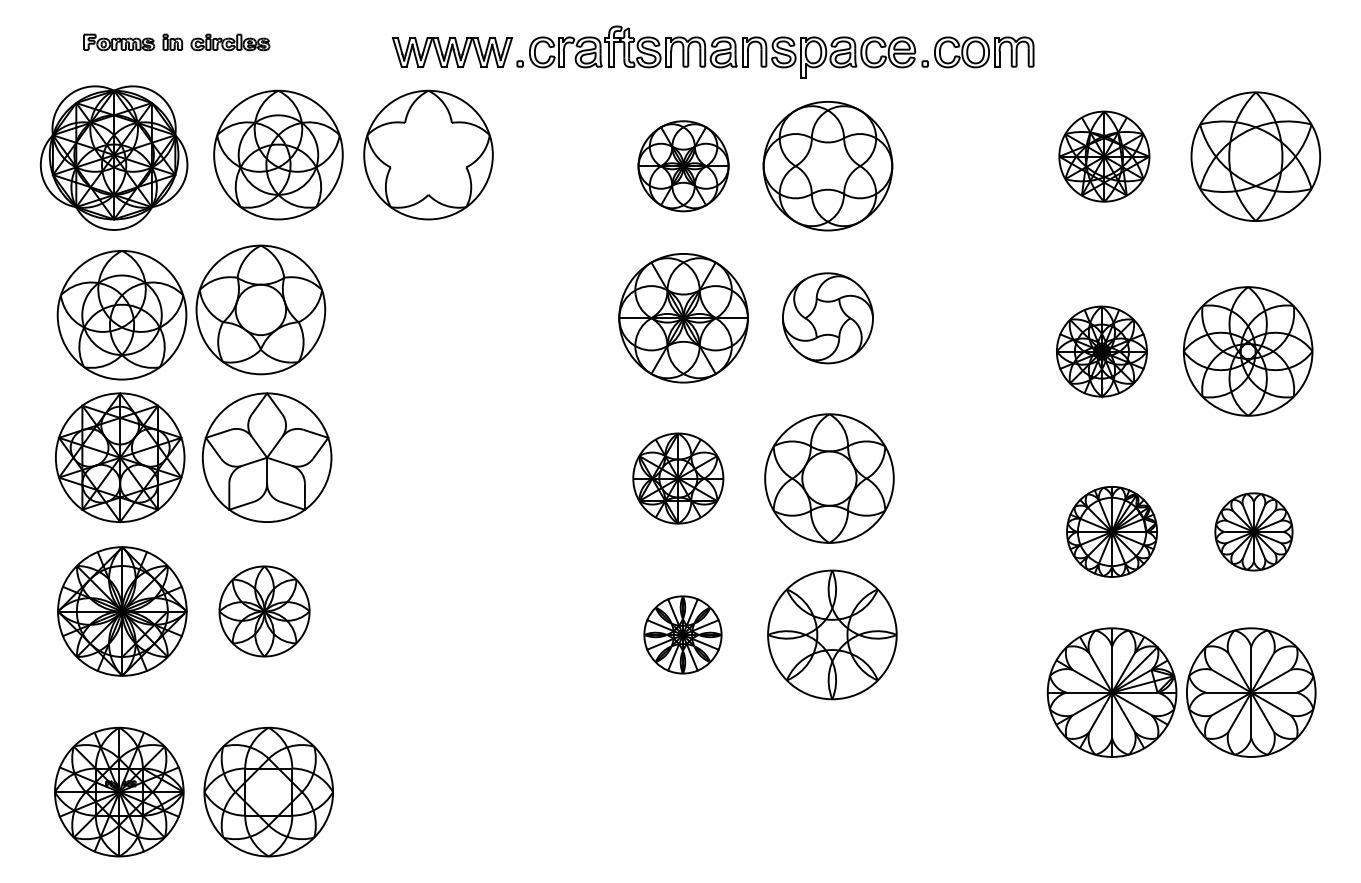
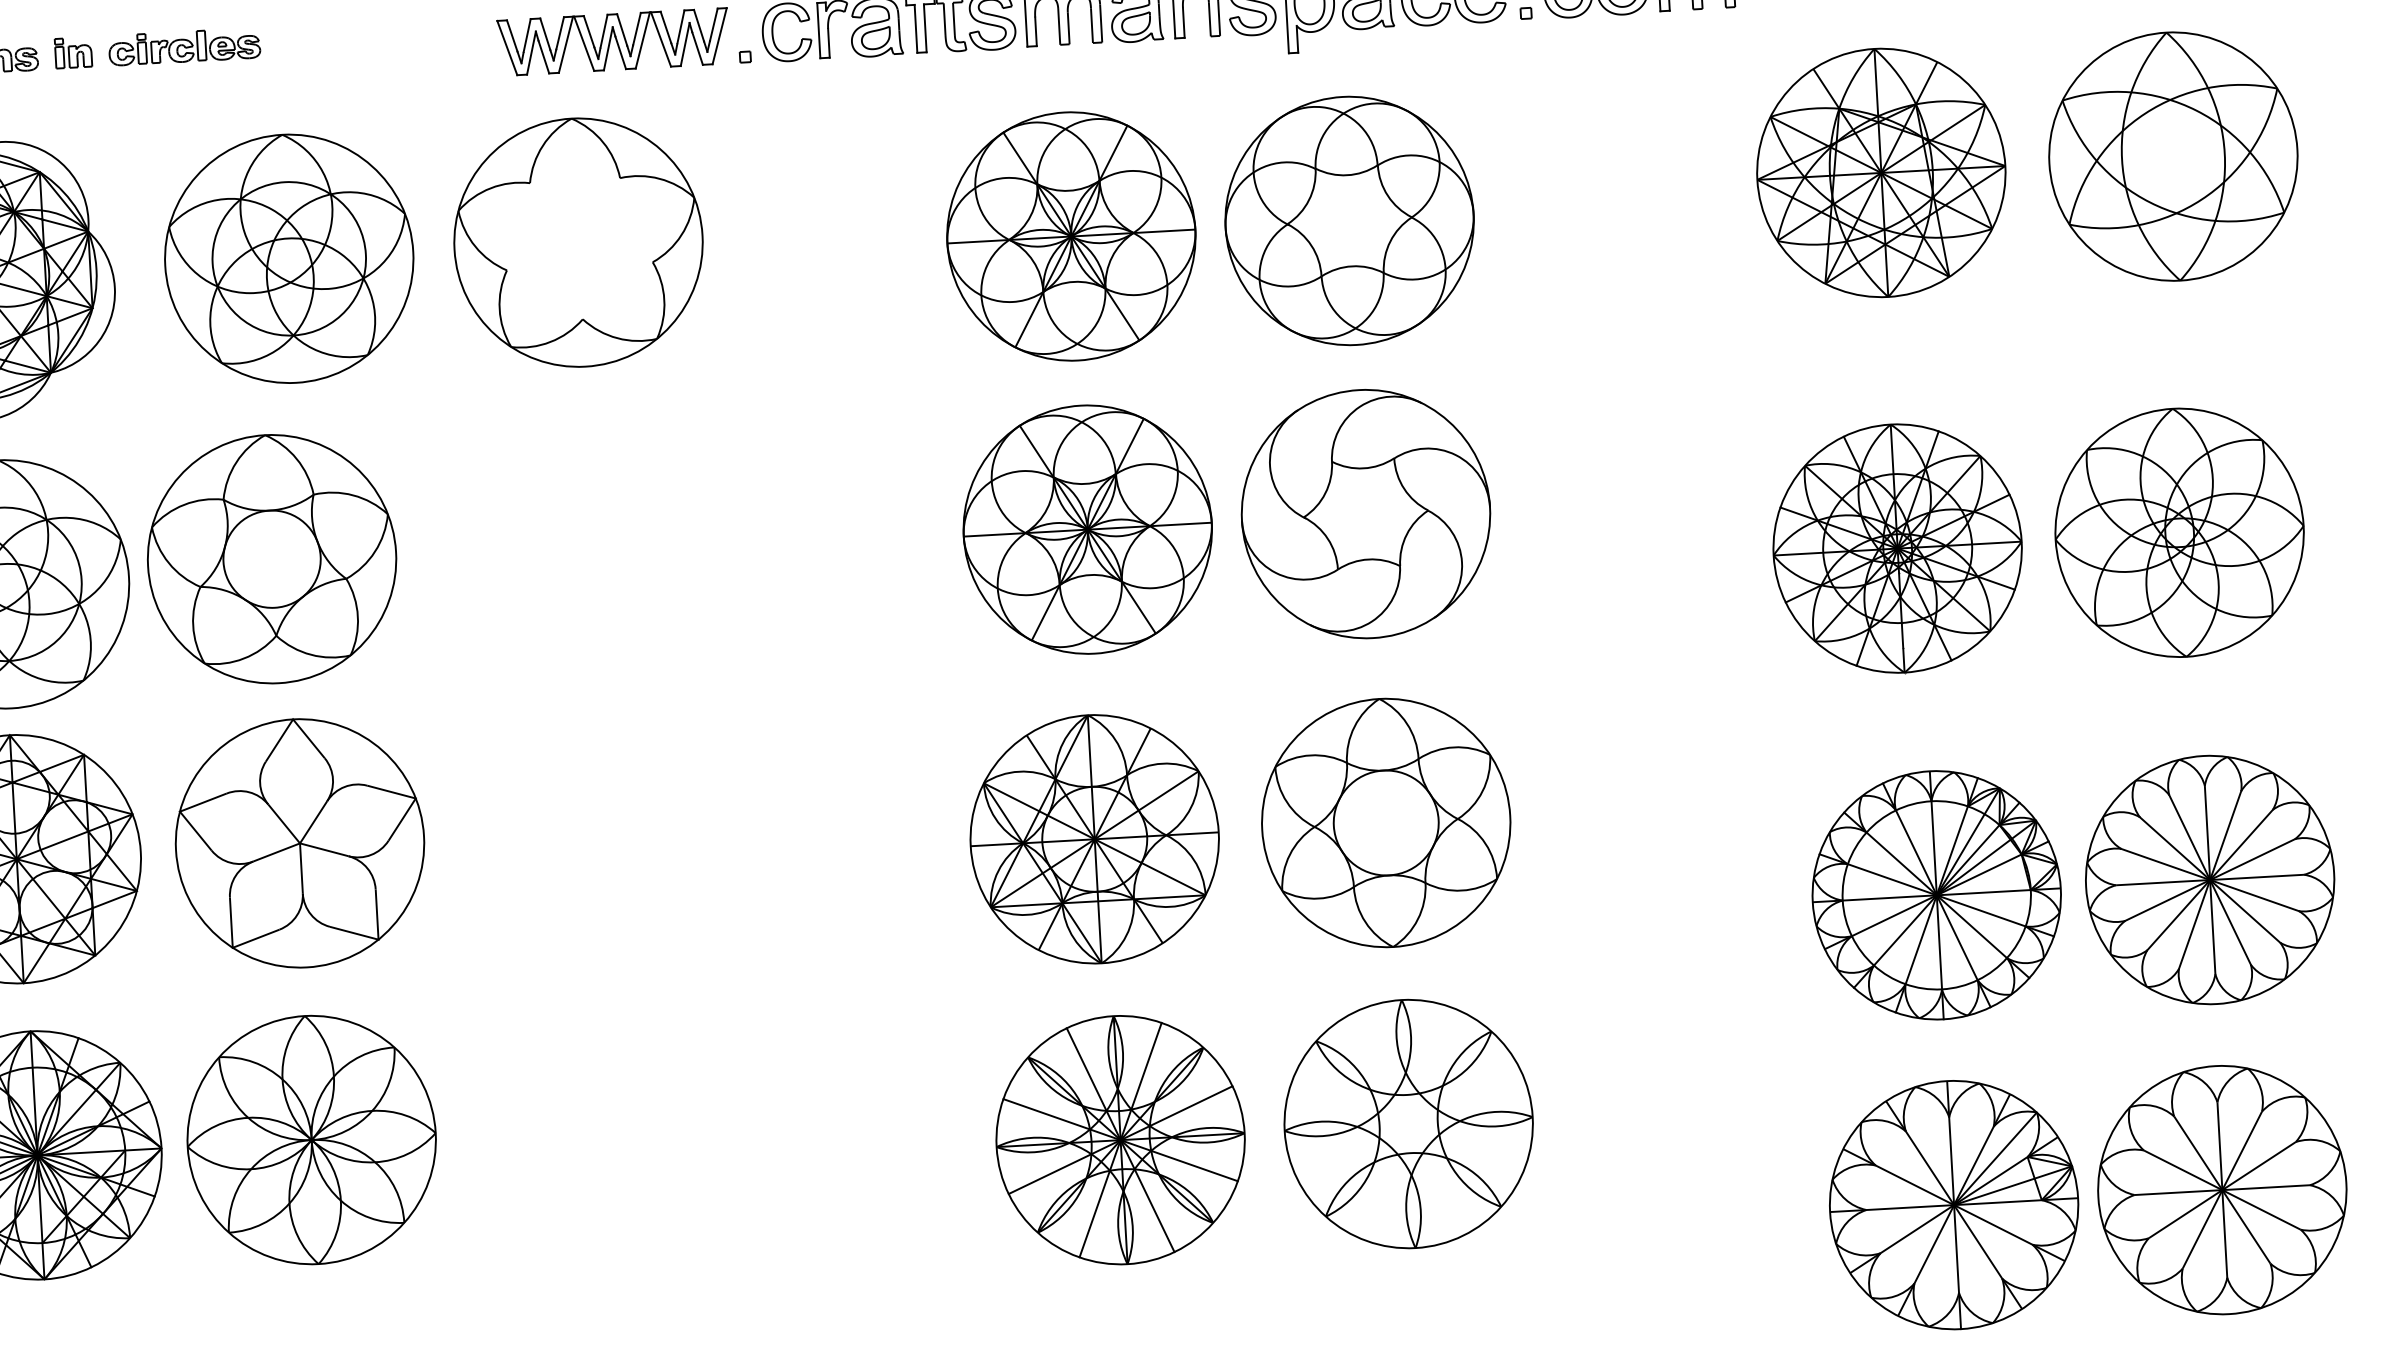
part: (1104, 156) -> (1881, 172), size x1.43
part: (683, 166) -> (1071, 237), size x1.43
part: (827, 318) -> (1365, 514), size x1.43
part: (1101, 351) -> (1896, 548), size x1.43
part: (678, 478) -> (1095, 839), size x1.43
part: (1111, 531) -> (1935, 894), size x1.43
part: (1253, 531) -> (2209, 879), size x1.67
part: (264, 611) -> (311, 1140), size x1.43
part: (682, 634) -> (1119, 1139), size x1.67

